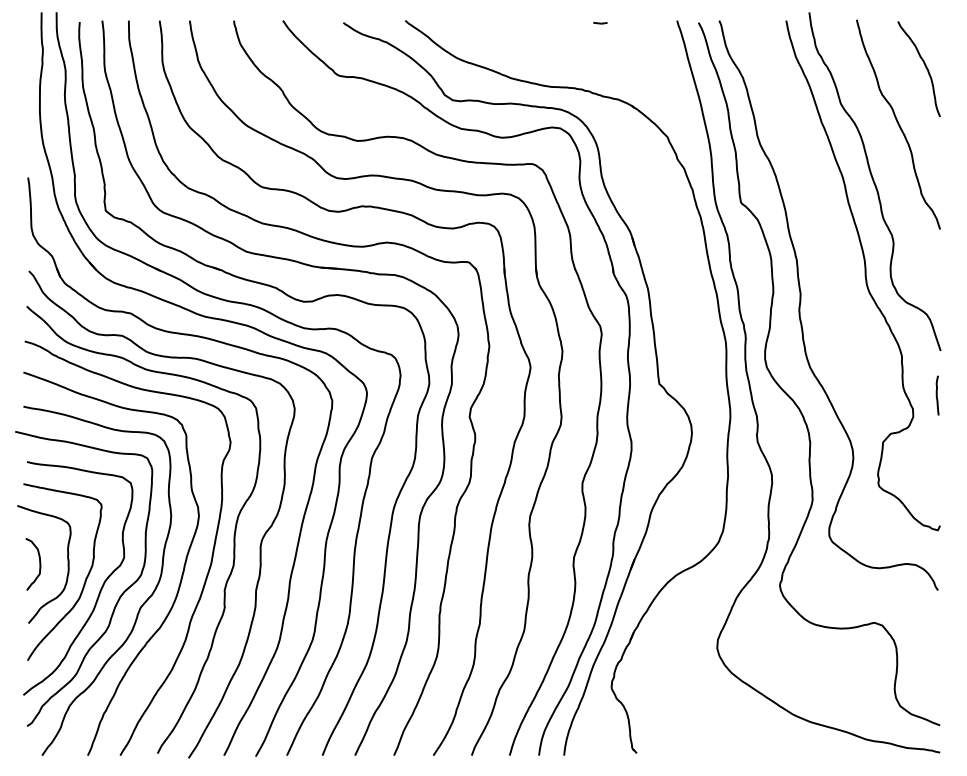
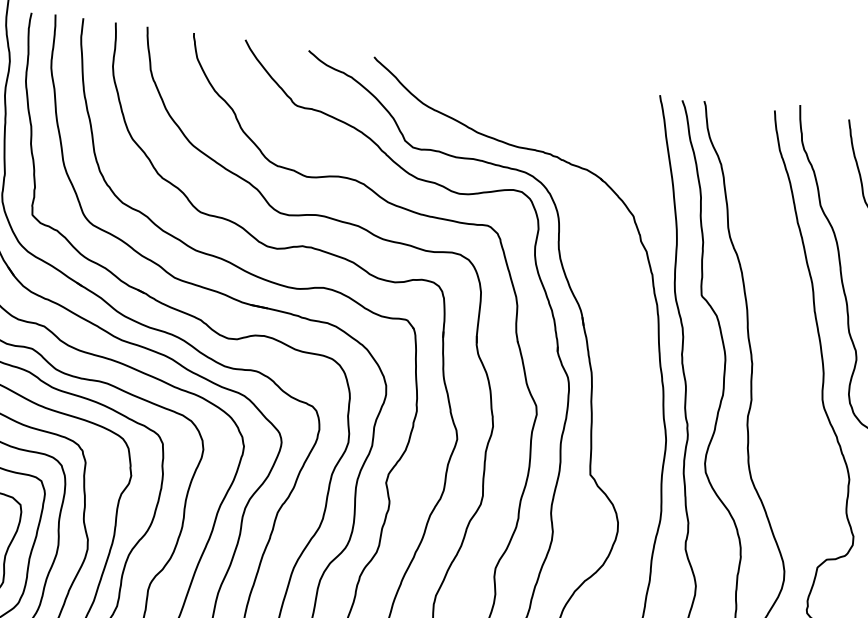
line: (600, 23) -> (579, 87), removed

